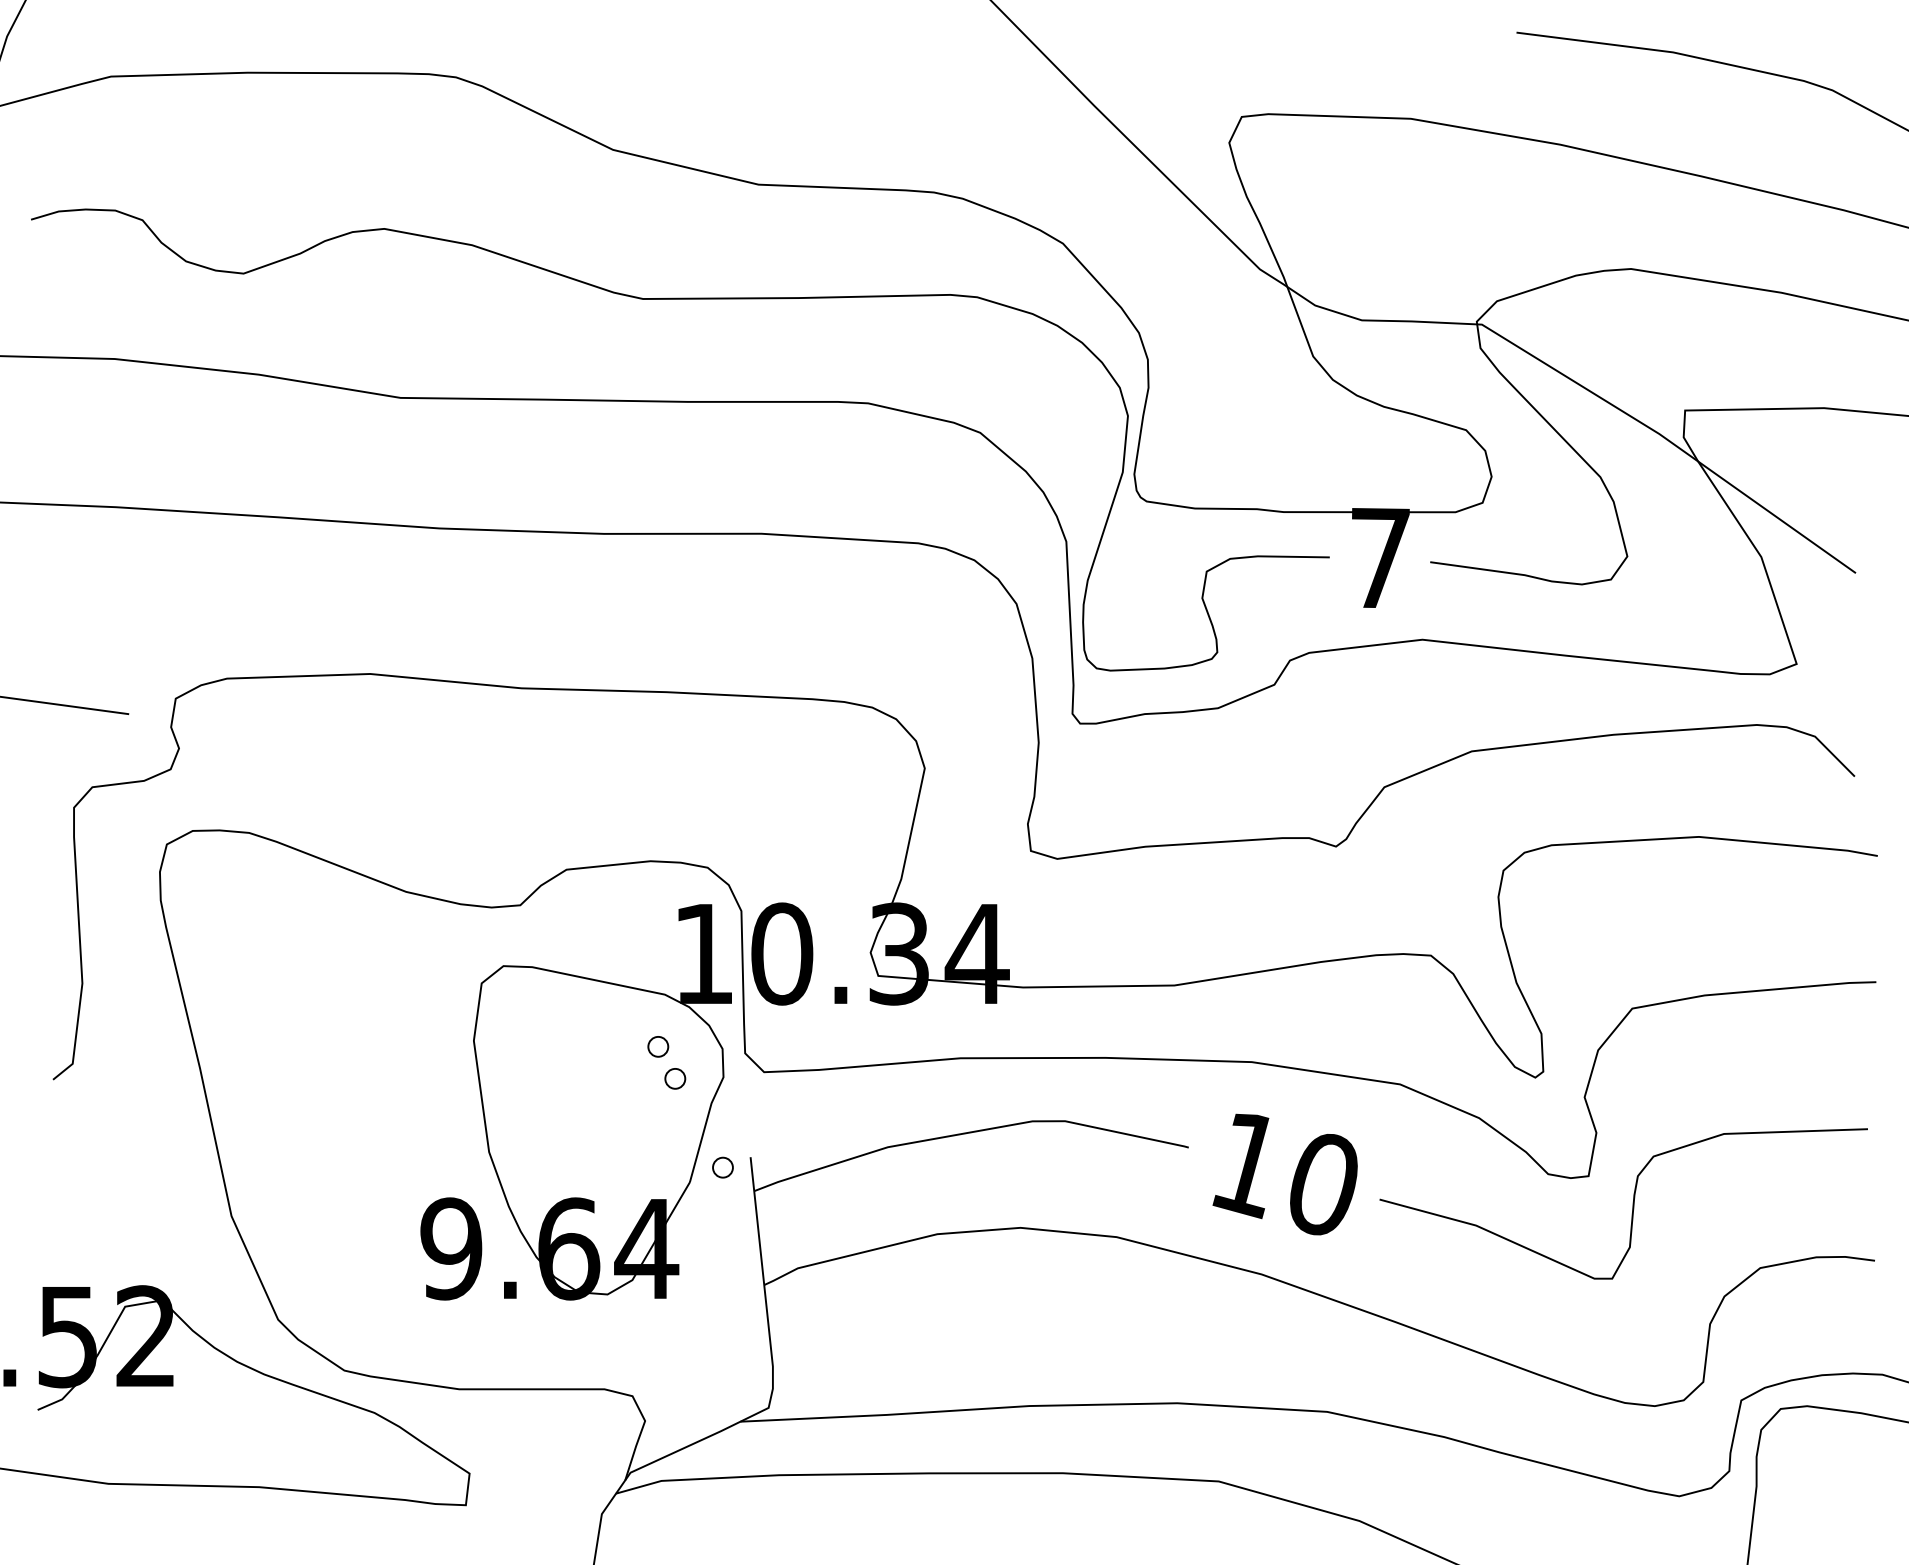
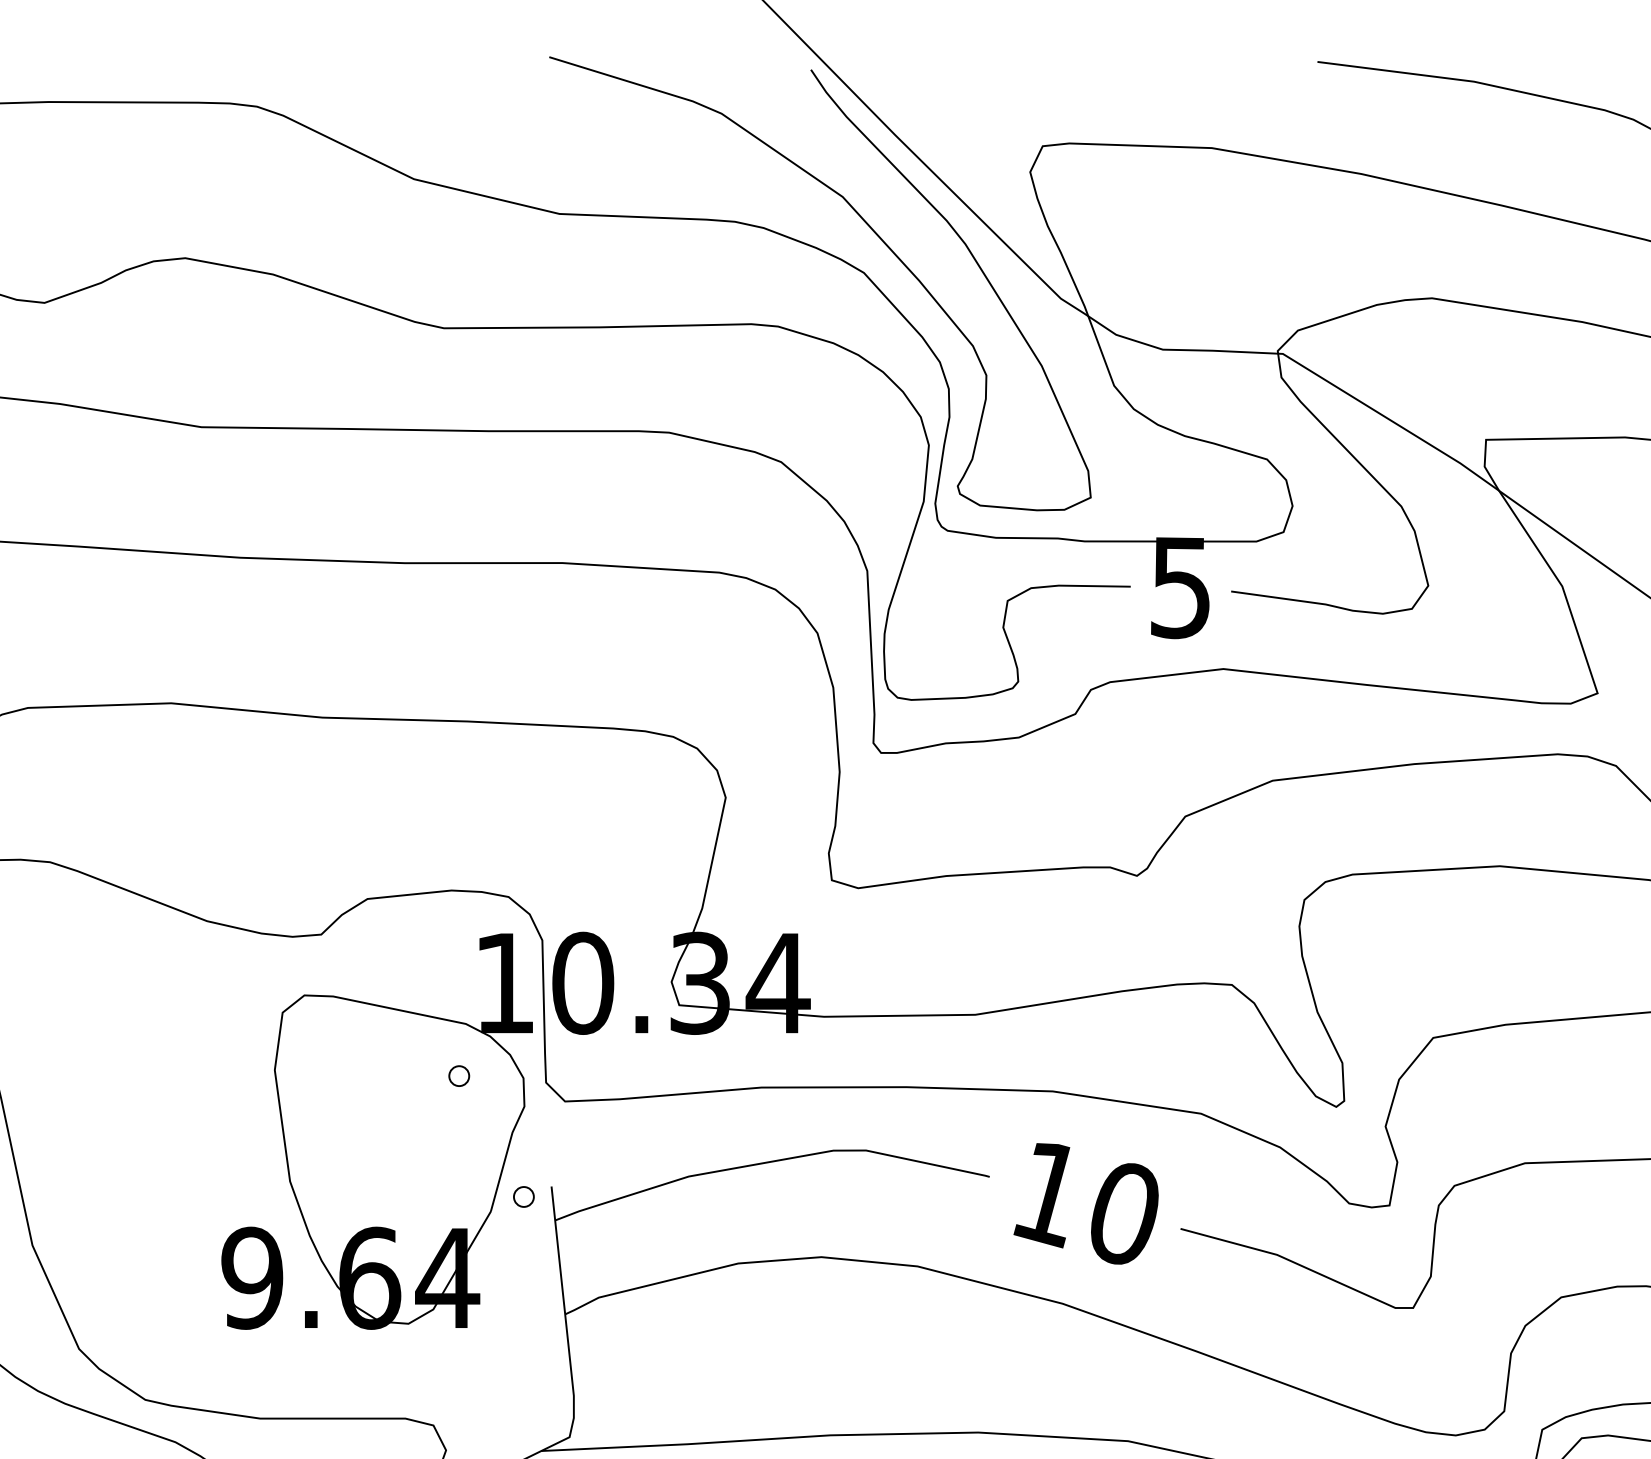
curve: (1075, 206) -> (876, 235), added
text: (1379, 558) -> (1180, 587), 7 -> 5
part: (675, 1078) -> (476, 1107), removed

